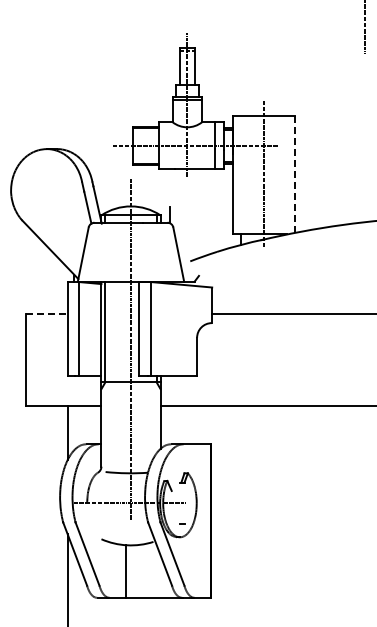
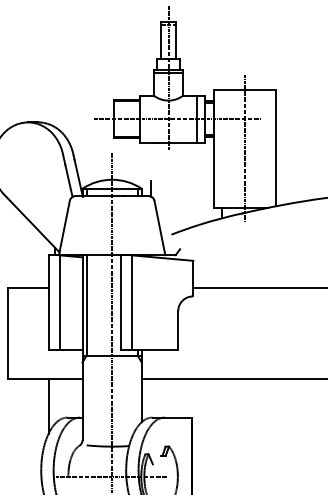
line: (295, 174) -> (276, 147), dashed -> solid
line: (46, 314) -> (27, 287), dashed -> solid

